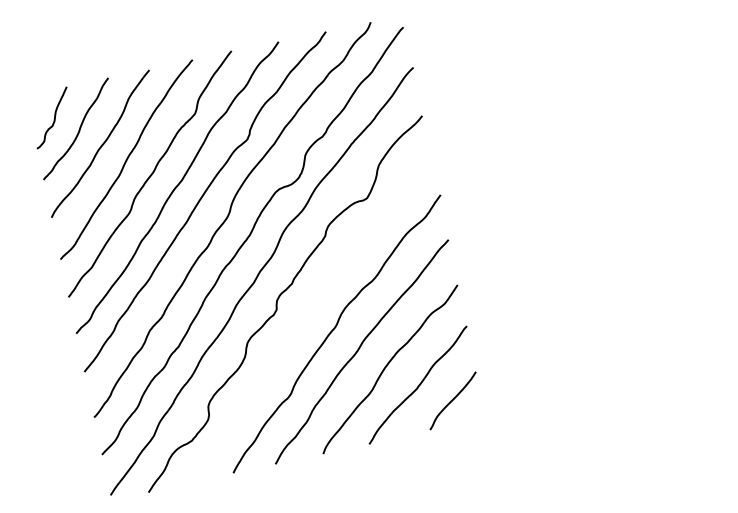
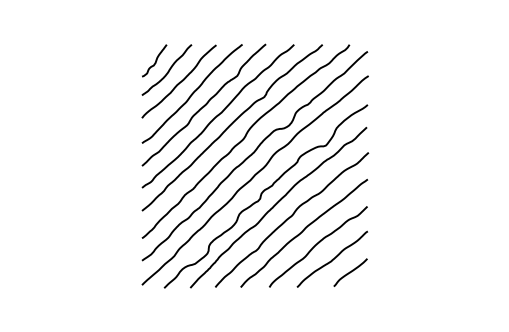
curve: (306, 315) -> (276, 205), added

